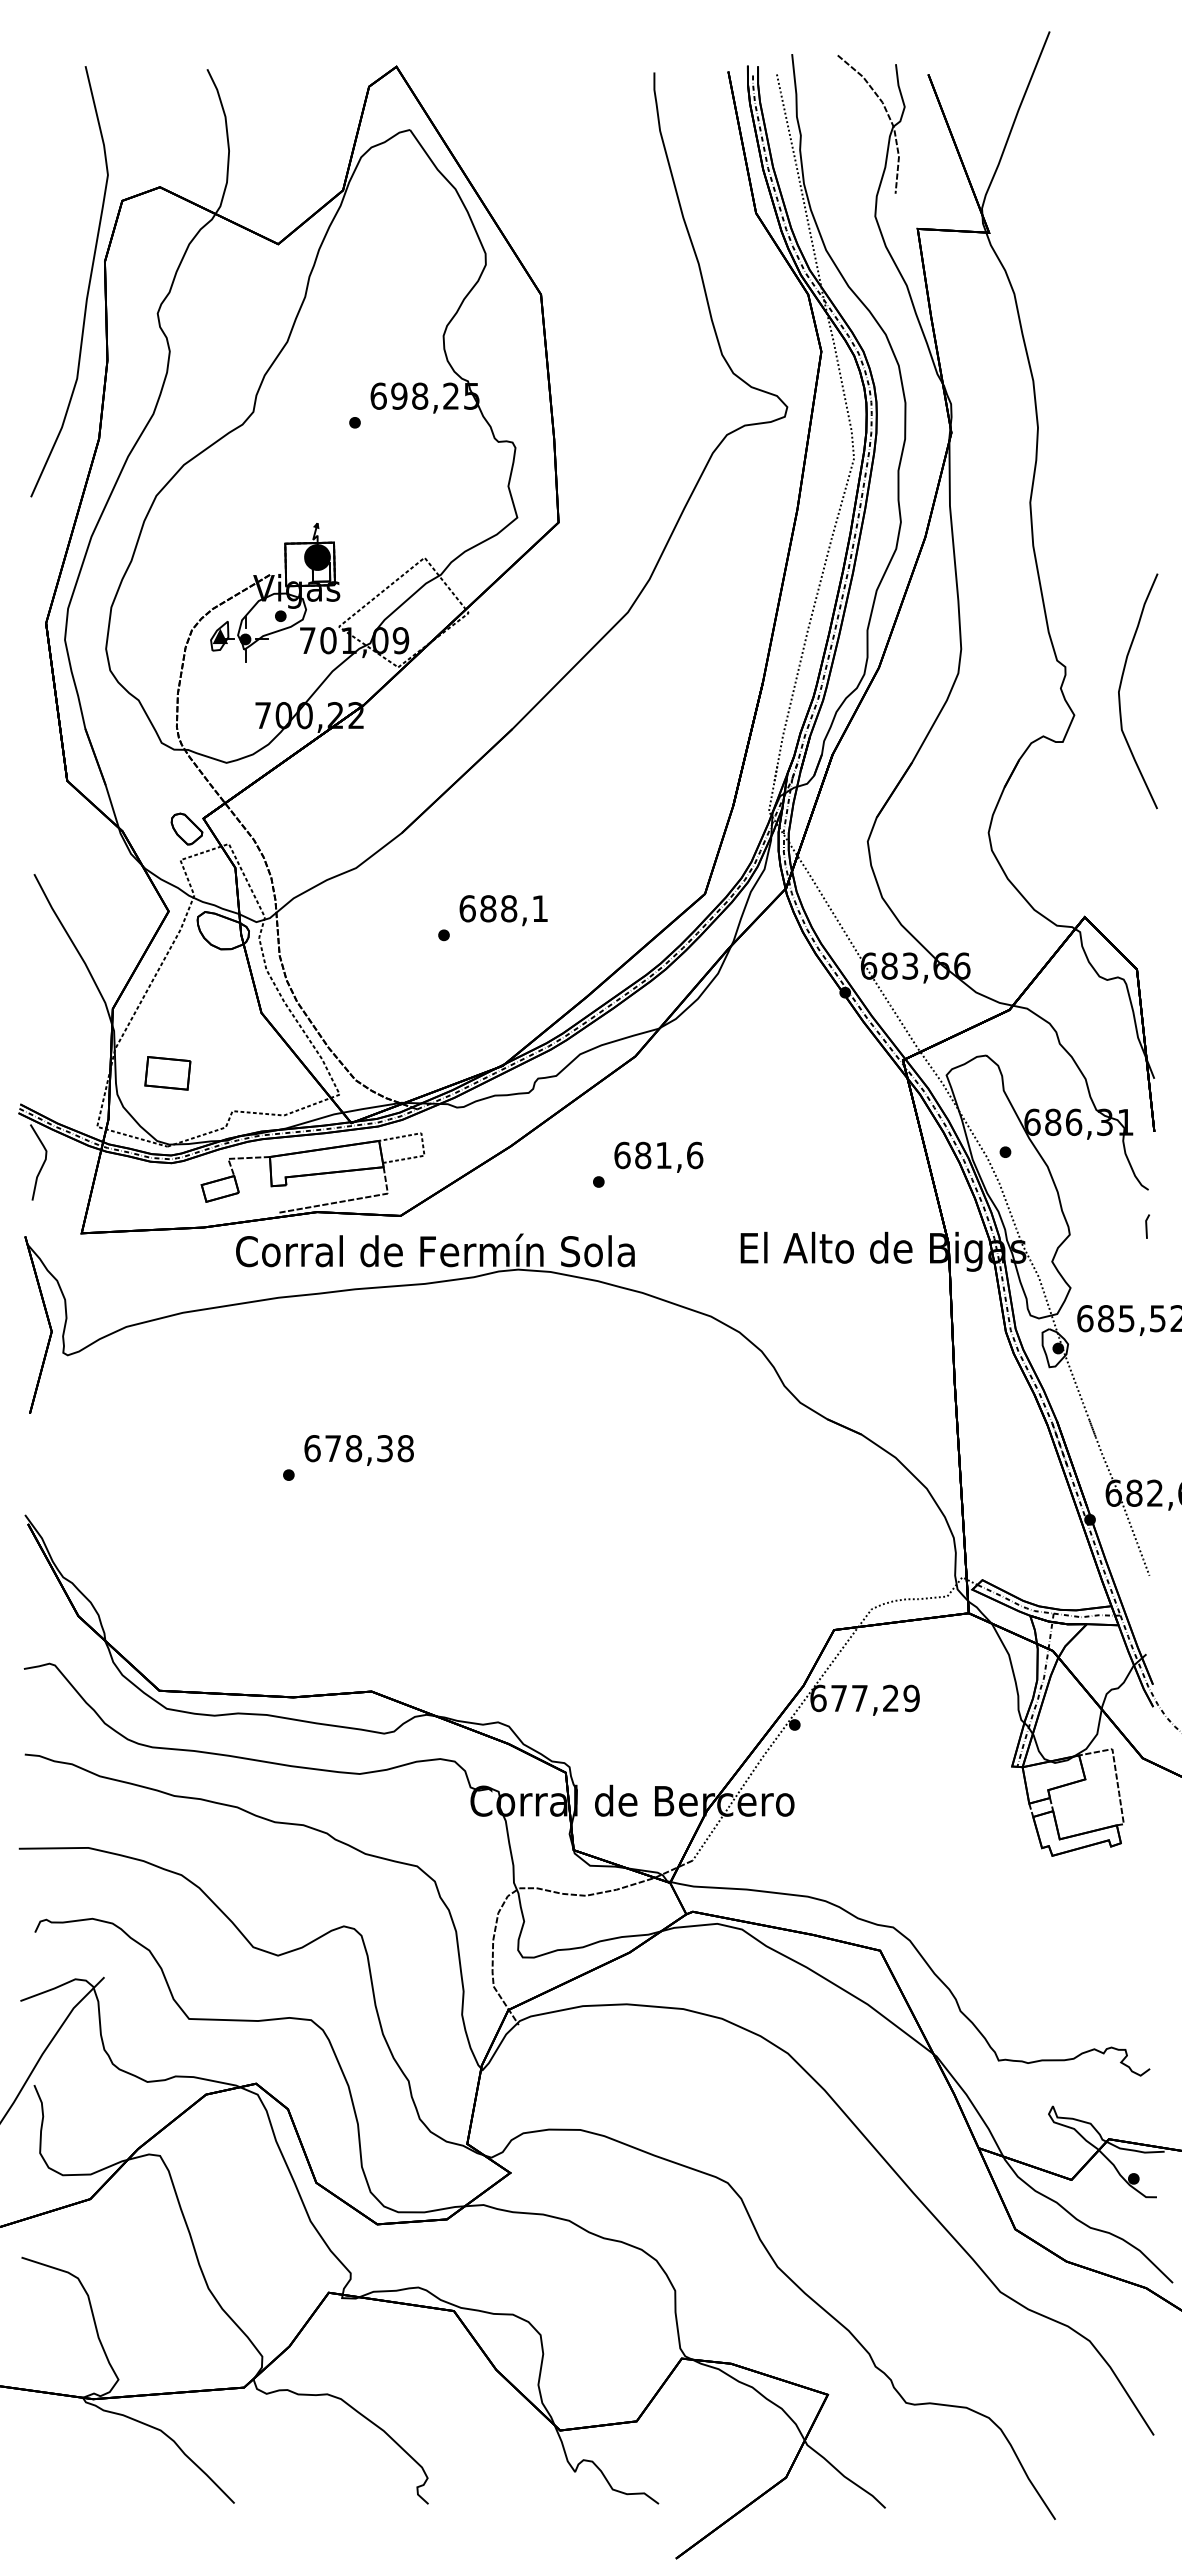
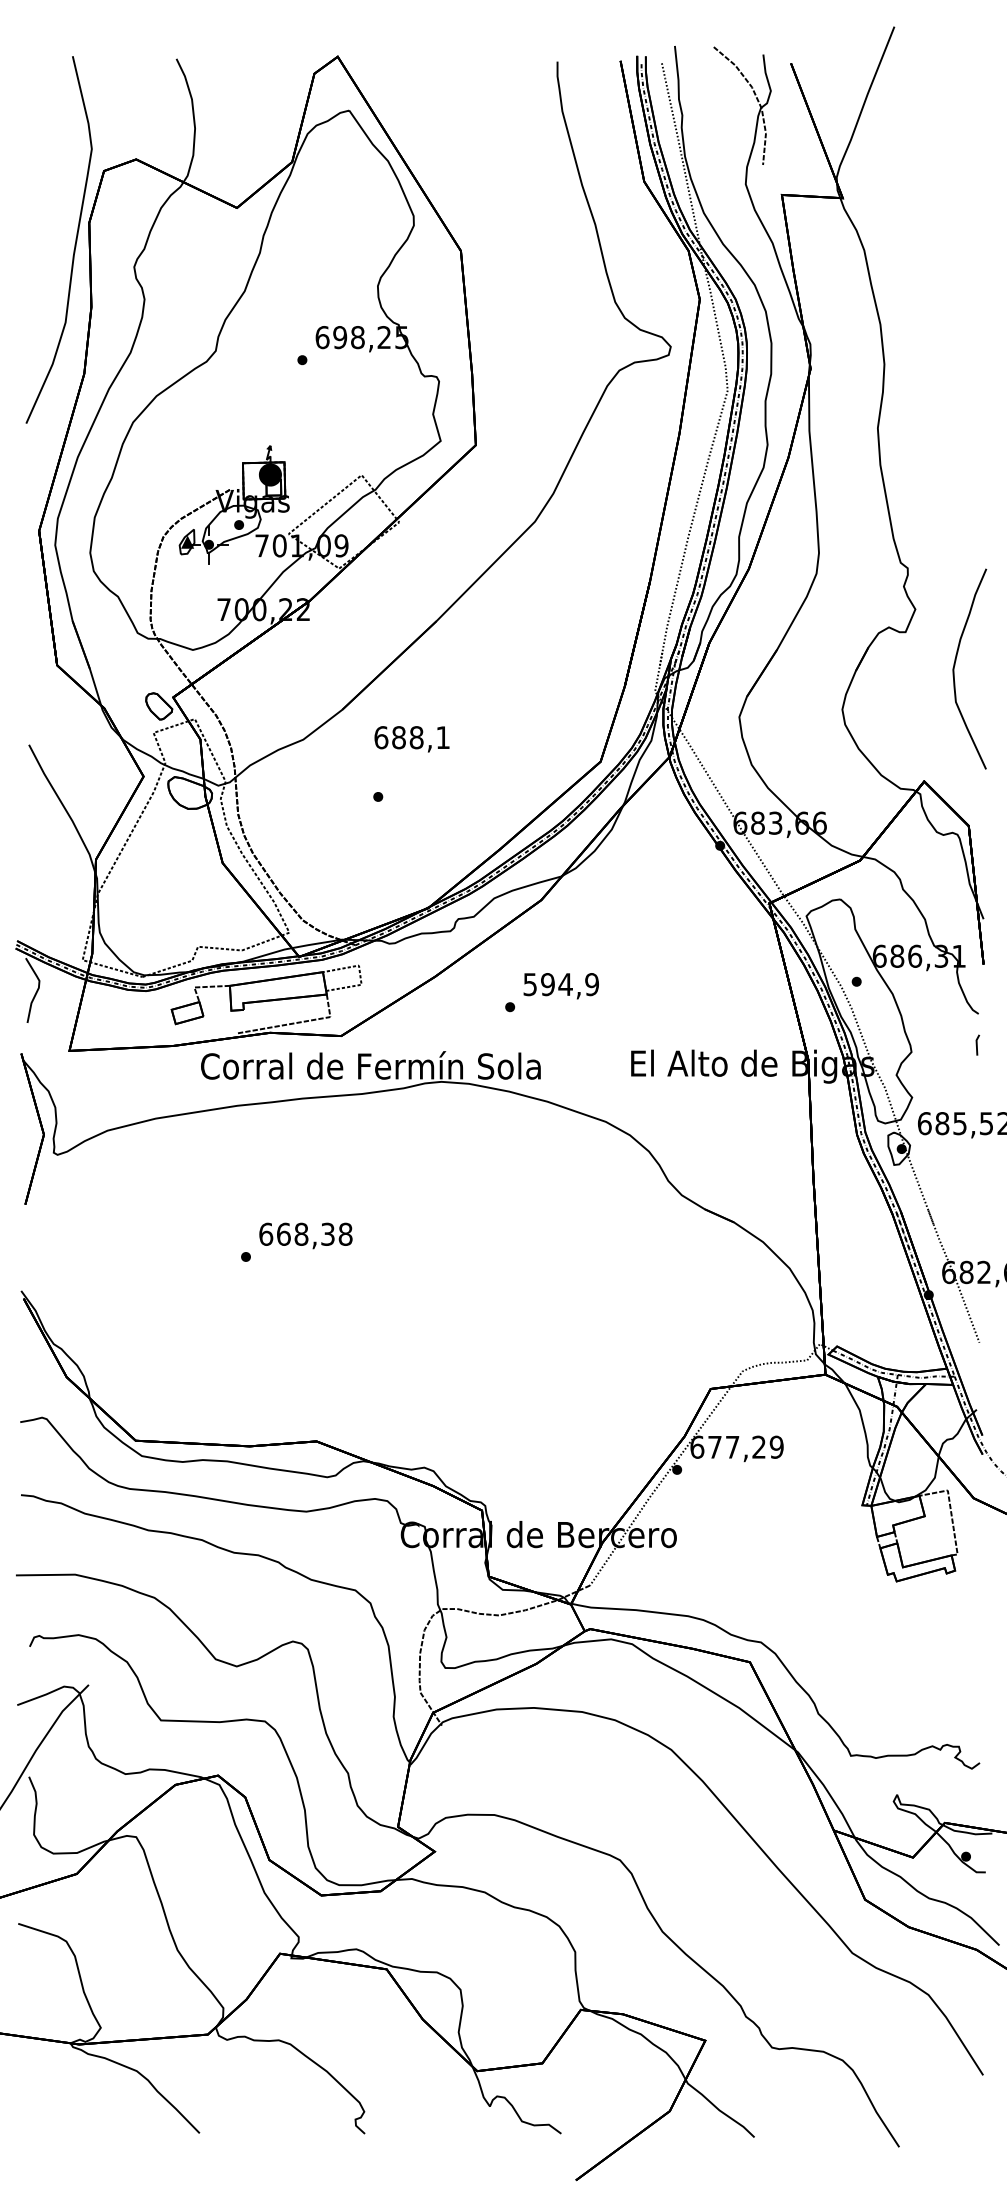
curve: (1121, 685) -> (955, 664), moved
text: (503, 910) -> (411, 739), moved
part: (167, 1073) -> (142, 914), removed
text: (658, 1155) -> (561, 984), 681,6 -> 594,9
text: (333, 1448) -> (284, 1234), 678,38 -> 668,38

